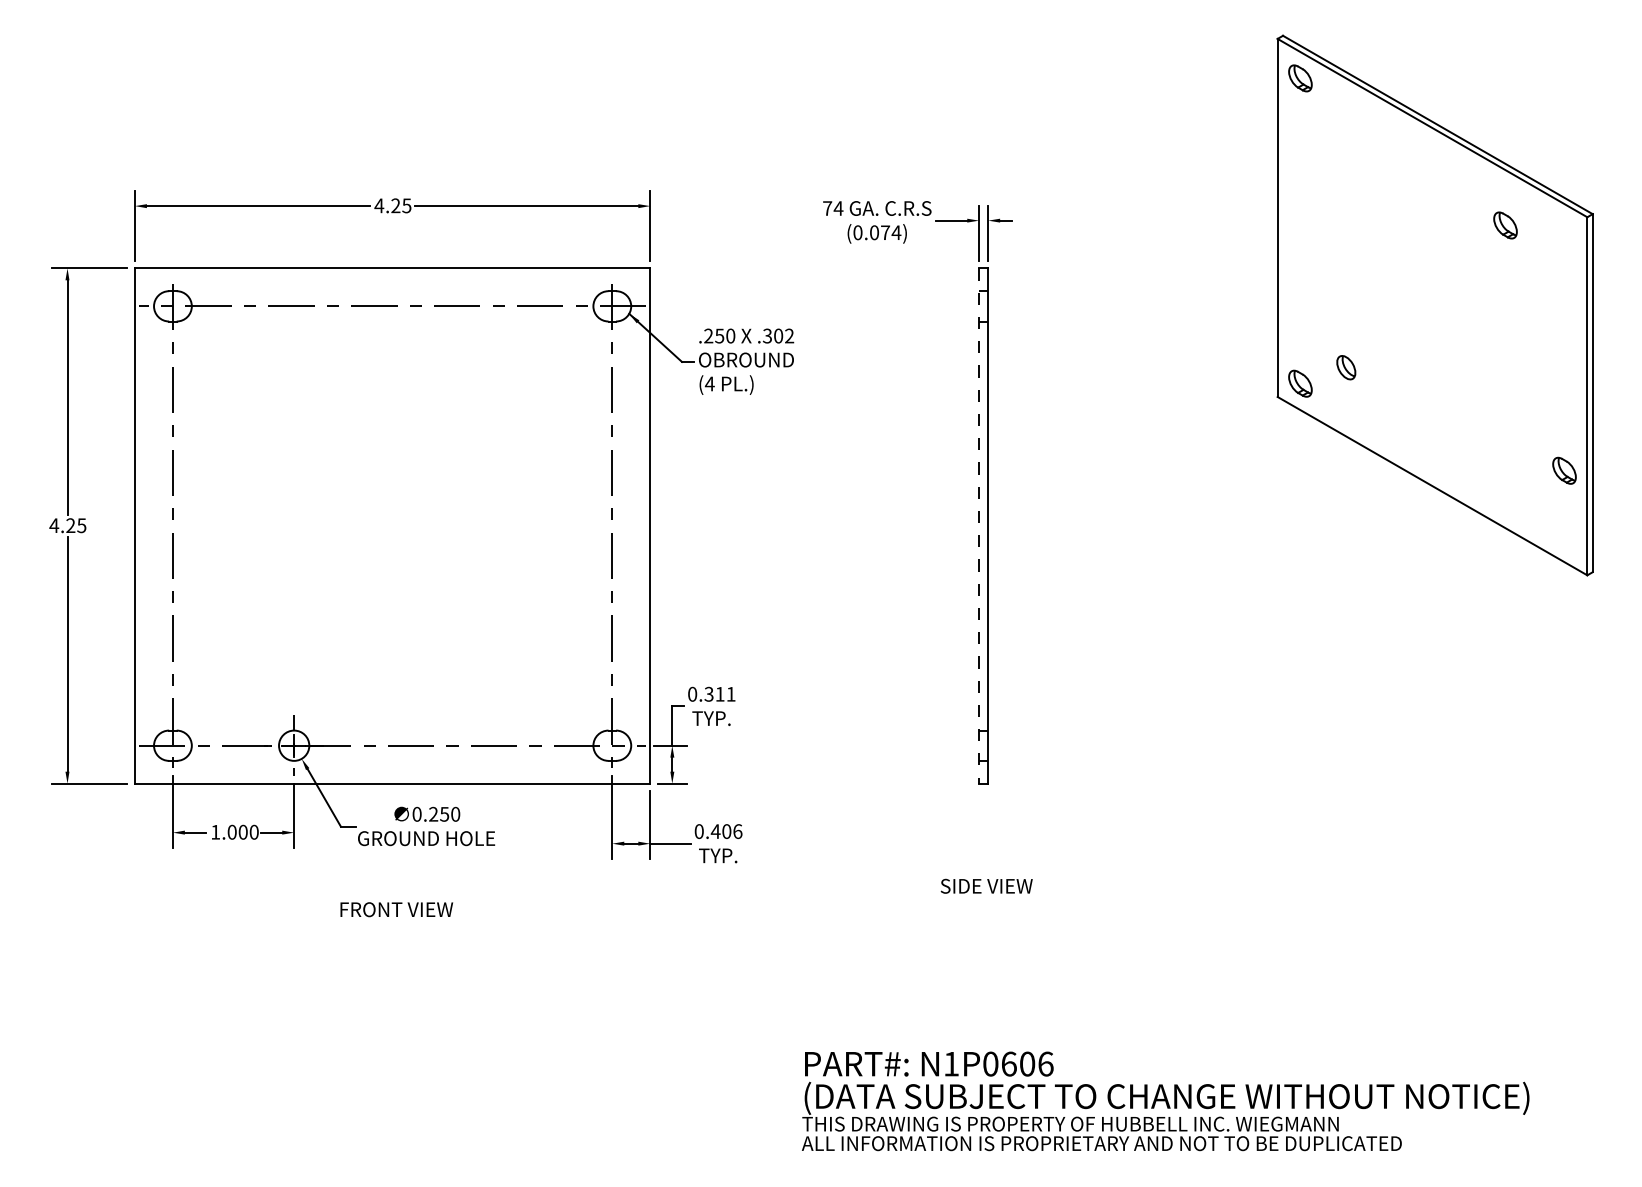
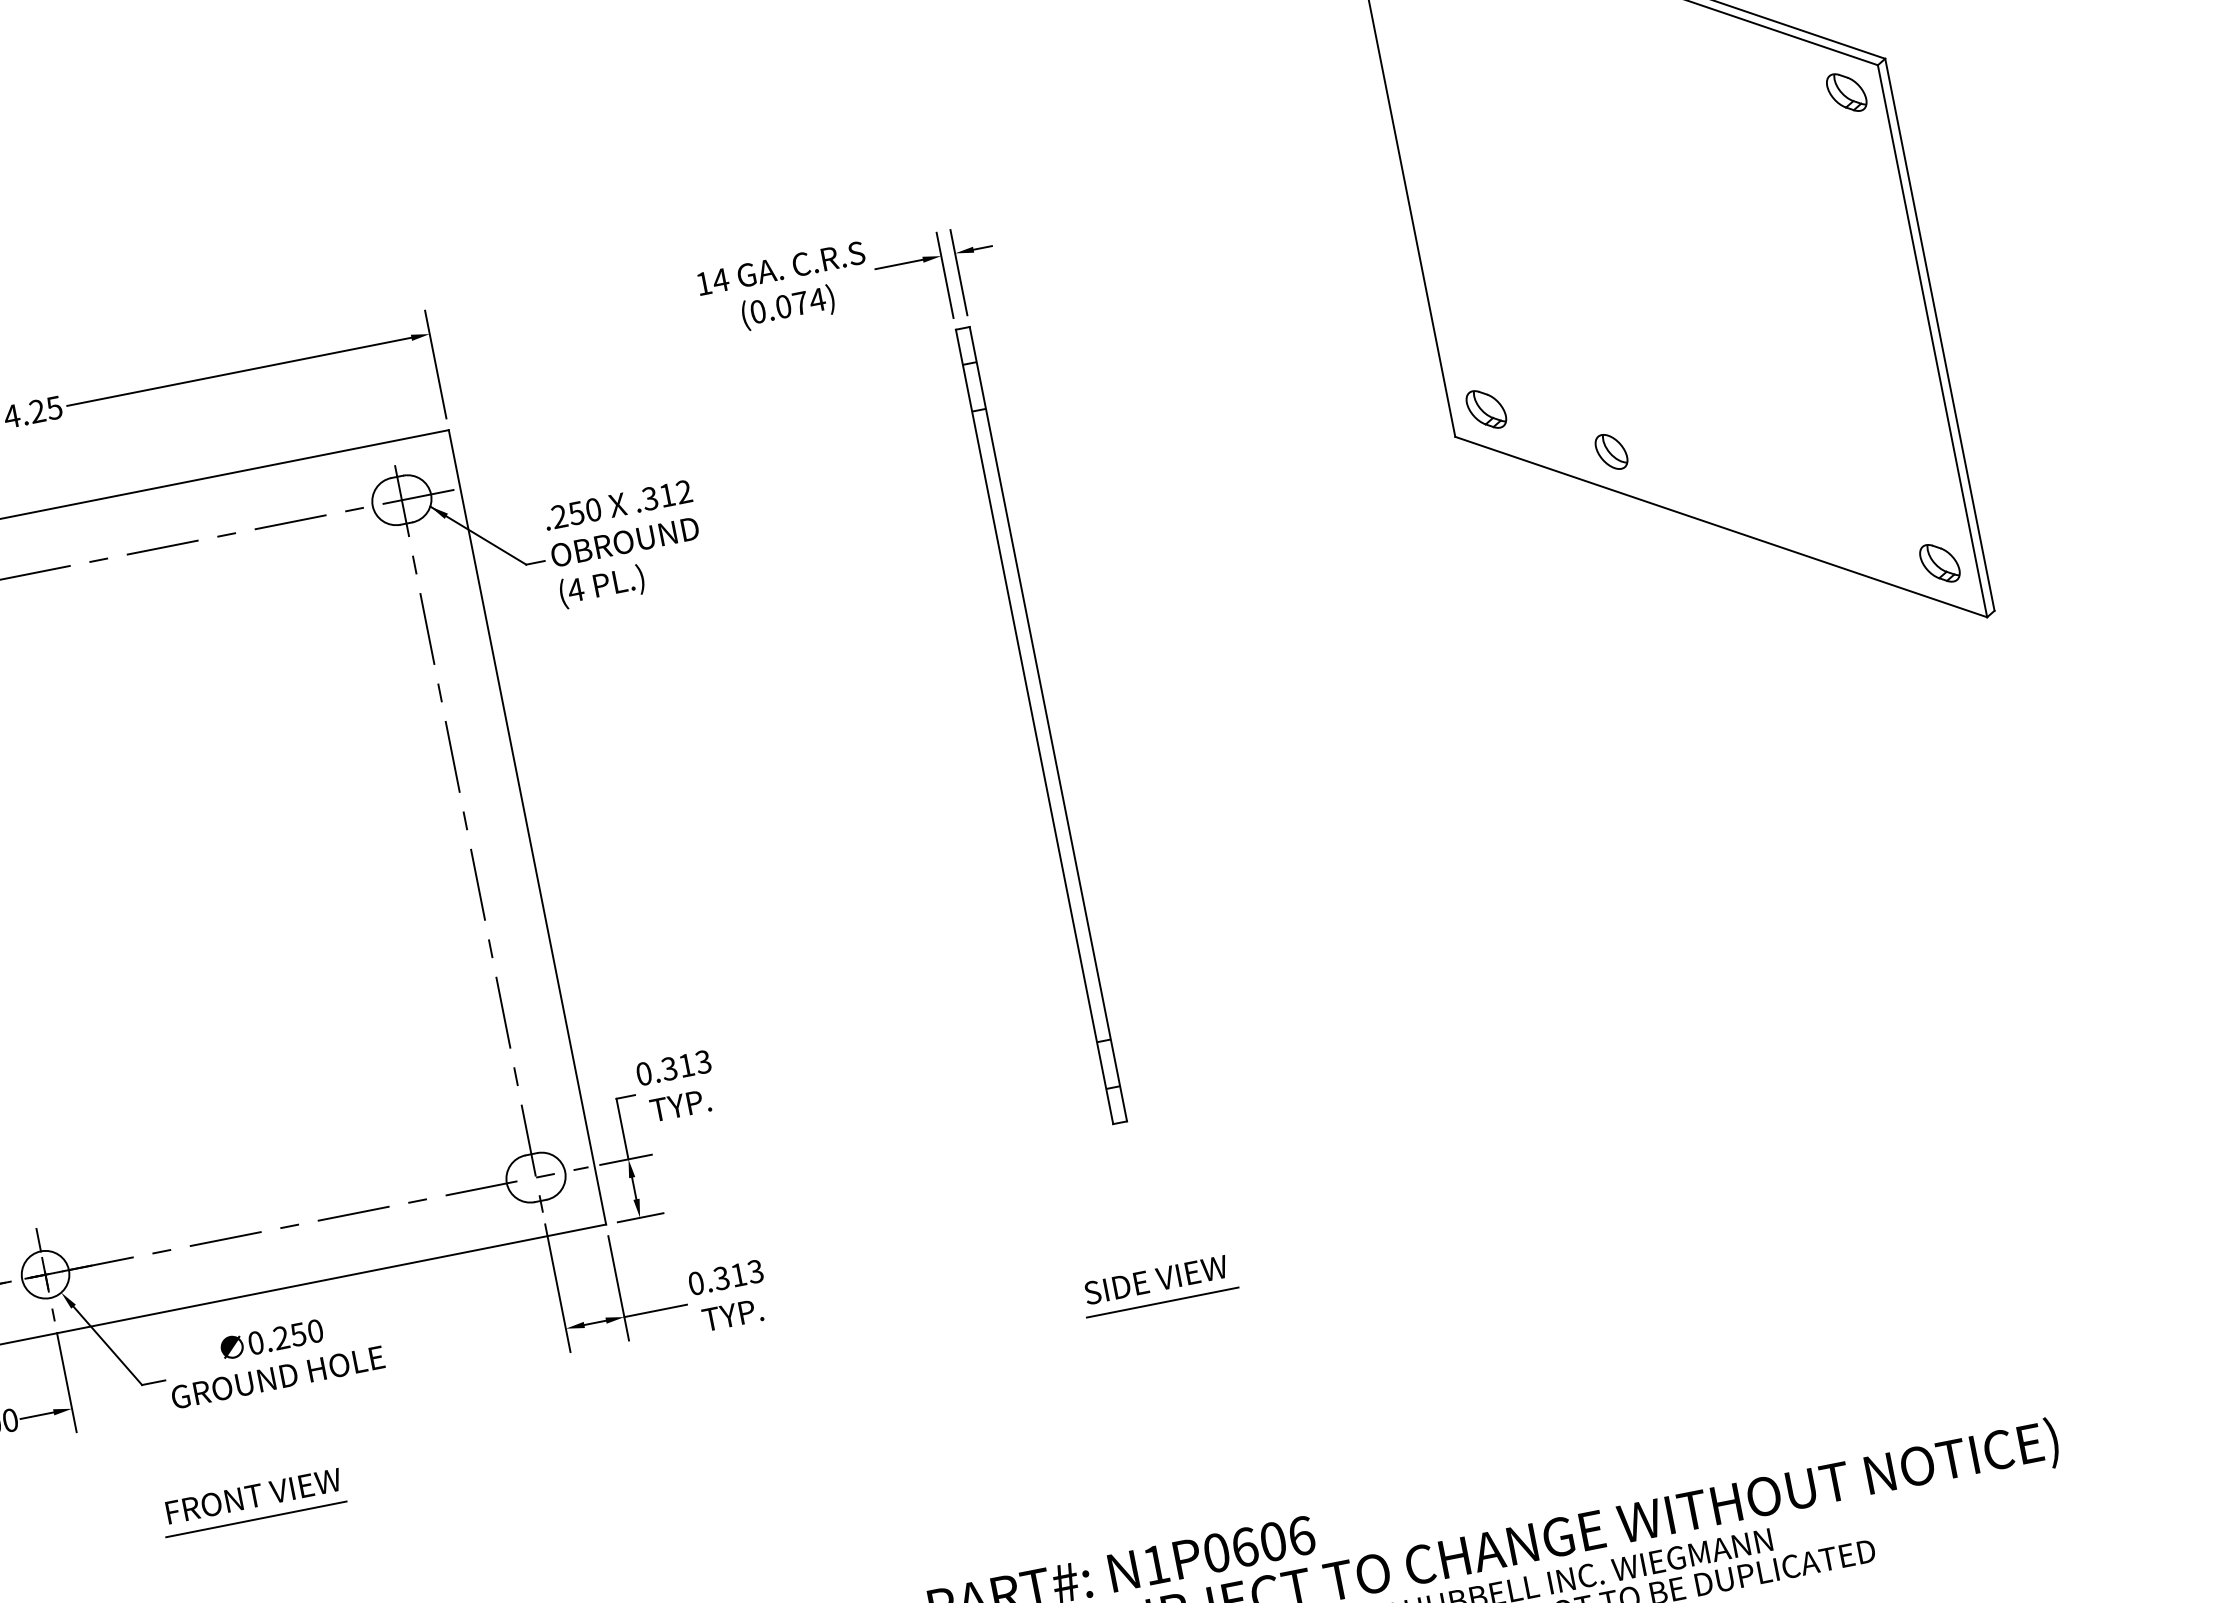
text: (827, 208) -> (703, 283), 74 -> 14
part: (1505, 225) -> (1846, 92), moved
text: (778, 335) -> (667, 494), .302 -> .312
part: (1346, 367) -> (1611, 451), moved
part: (1564, 470) -> (1939, 562), moved
line: (979, 526) -> (1035, 727), dashed -> solid
text: (730, 693) -> (702, 1061), 0.311 -> 0.313
text: (726, 831) -> (738, 1274), 0.406 -> 0.313
line: (987, 901) -> (1161, 1303), added
line: (395, 924) -> (256, 1519), added

